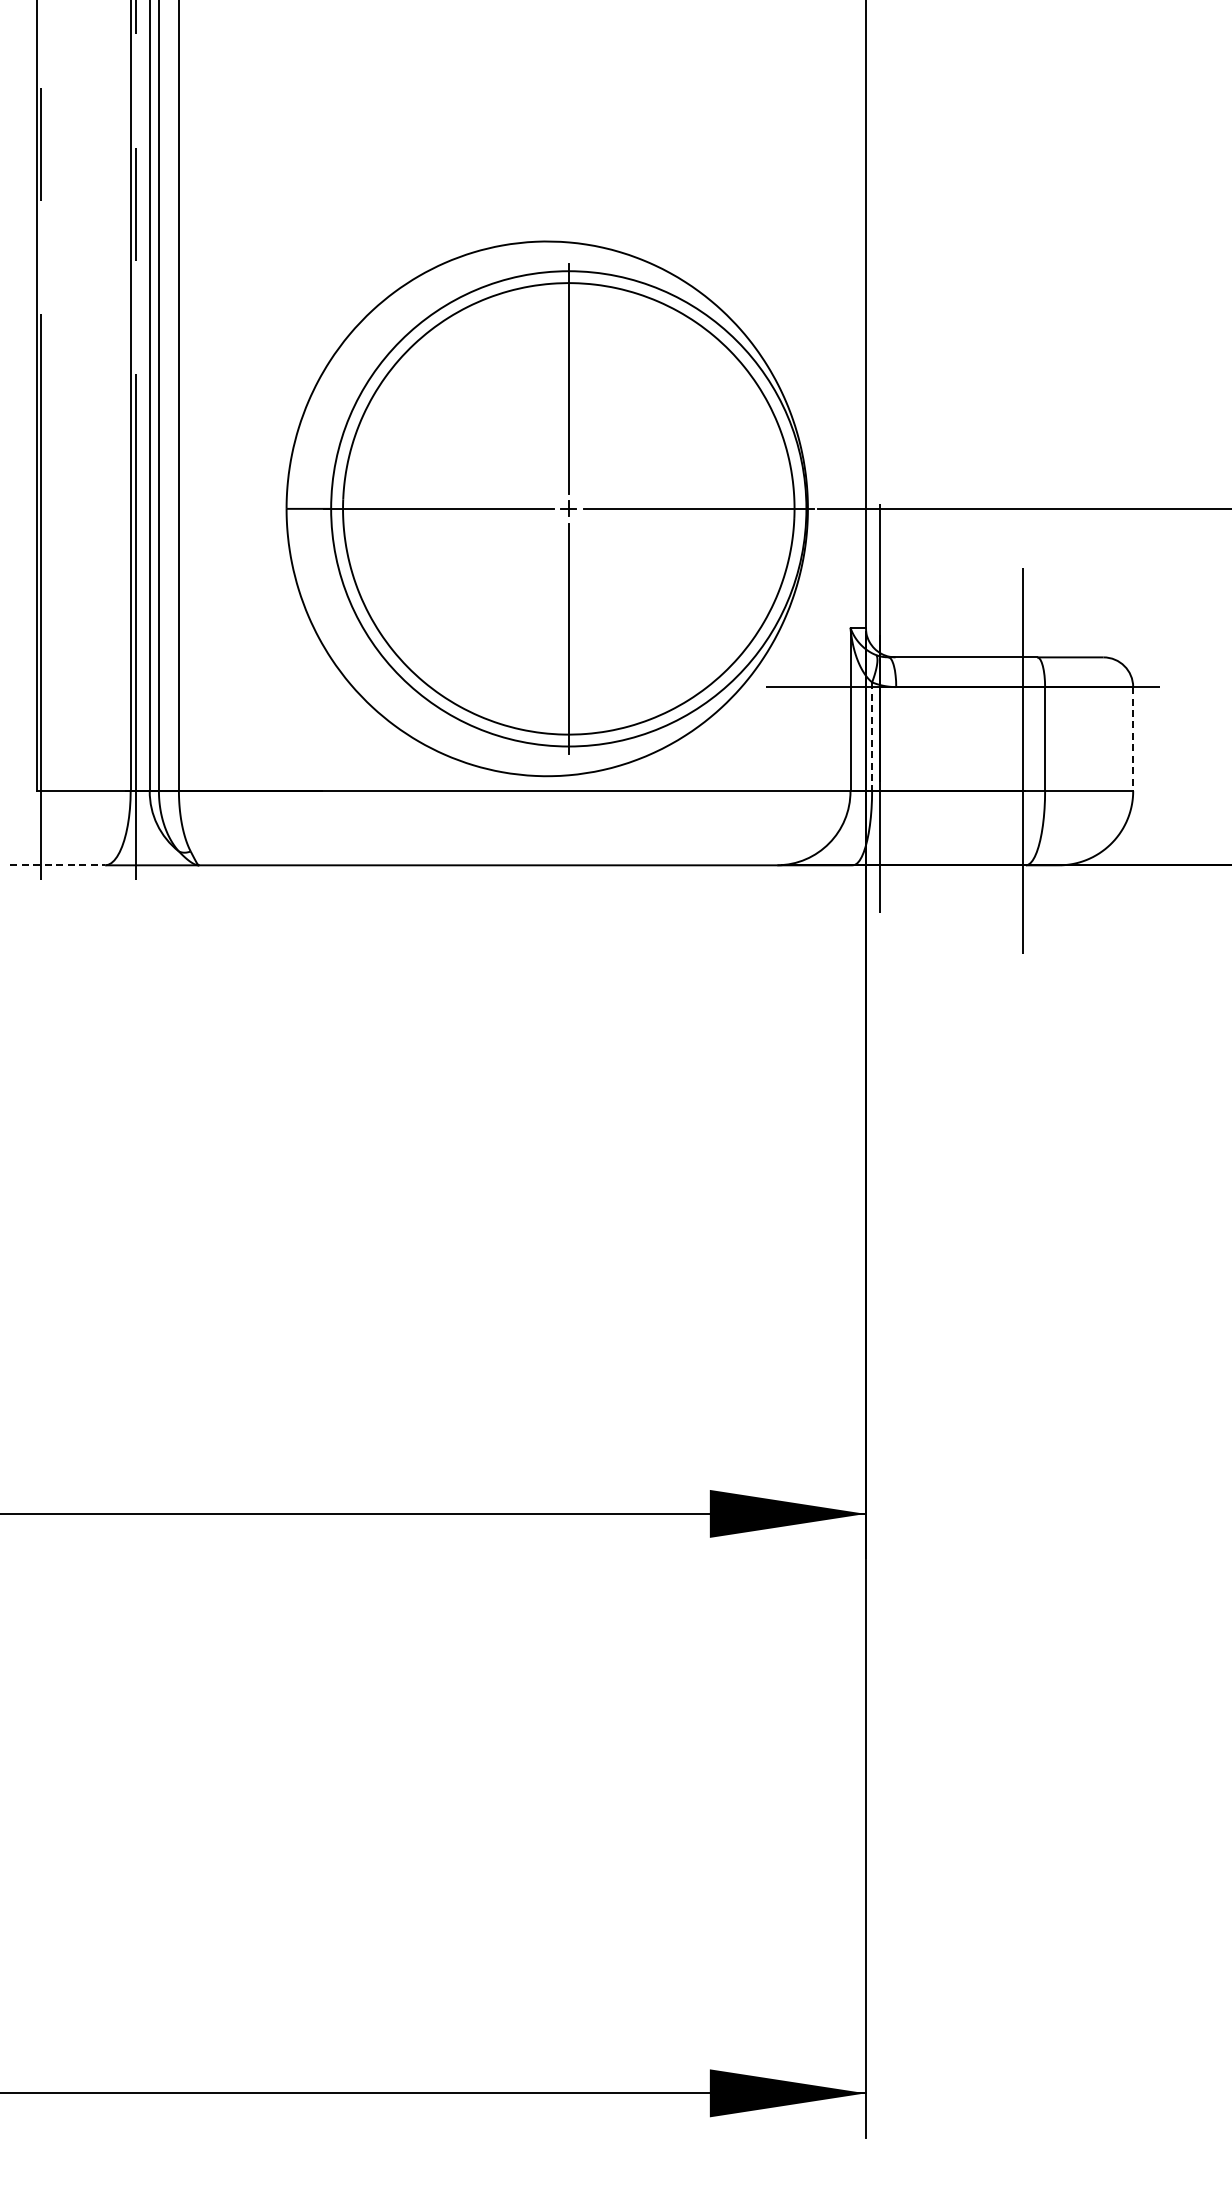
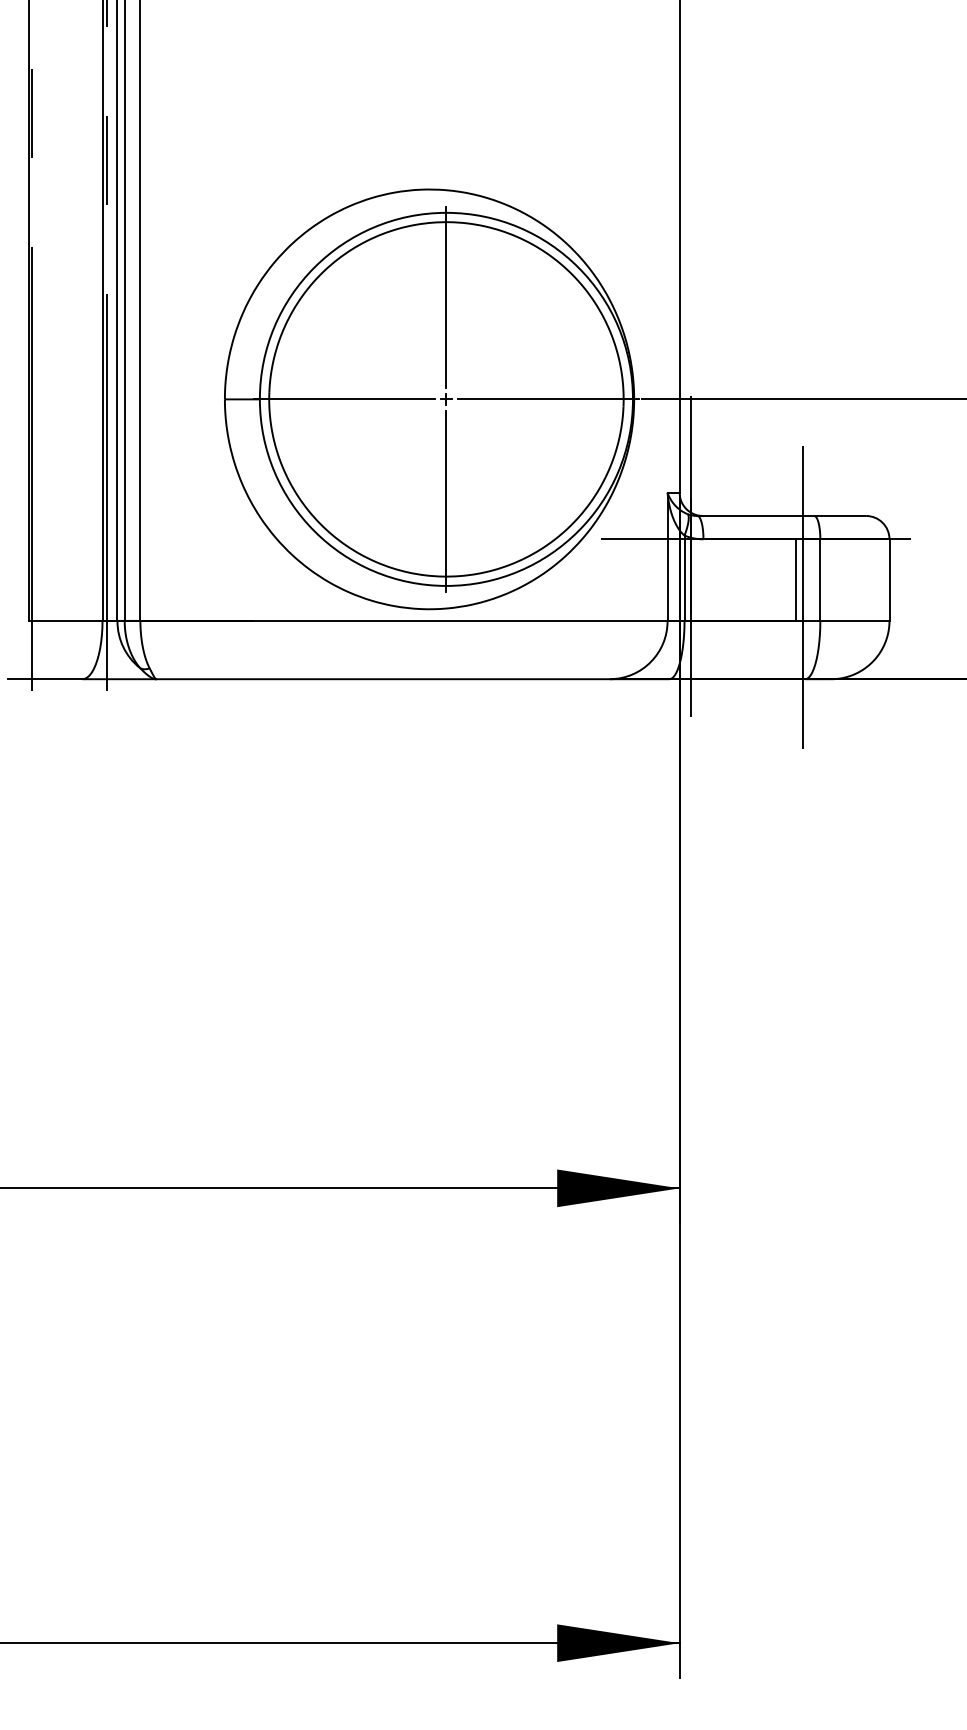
line: (872, 737) -> (684, 578), dashed -> solid
line: (1014, 739) -> (796, 580), added
line: (1133, 739) -> (889, 580), dashed -> solid
line: (58, 865) -> (45, 679), dashed -> solid

